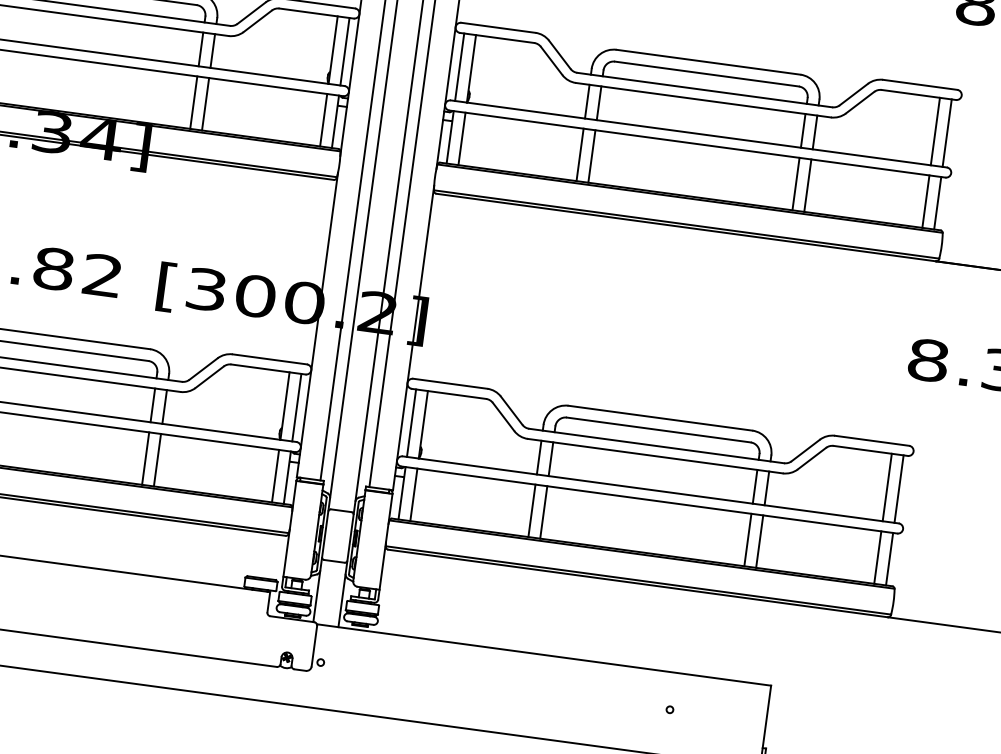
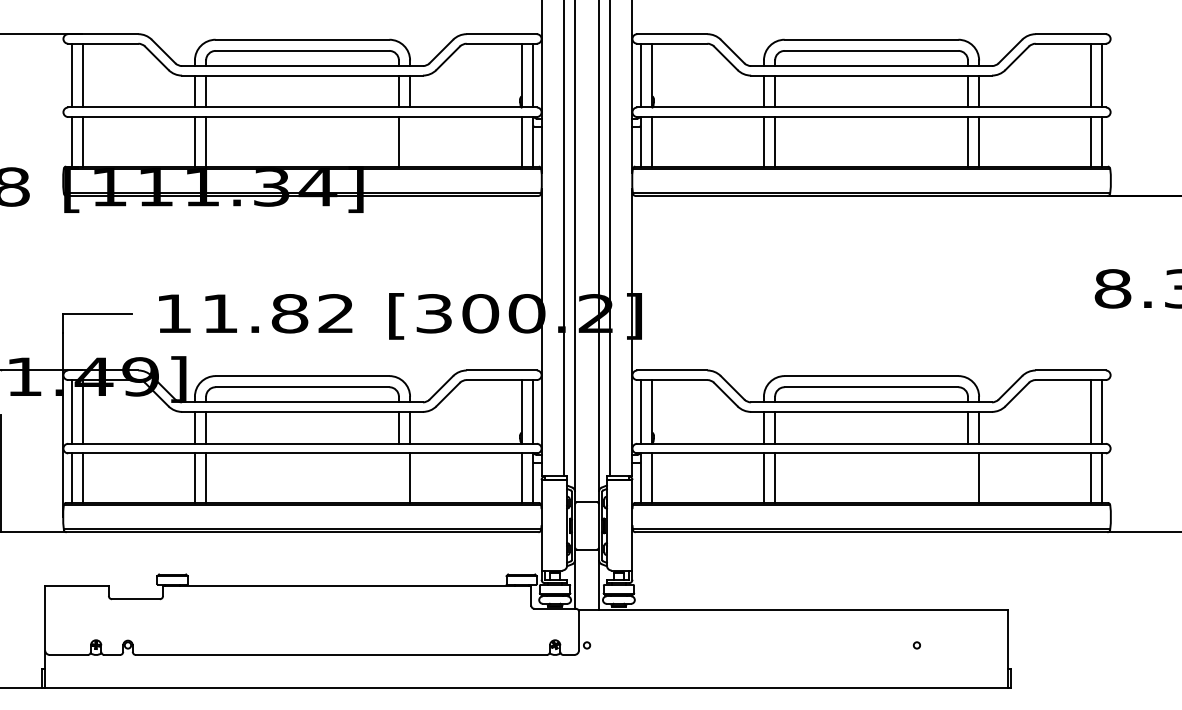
line: (206, 103) -> (410, 141), removed
line: (145, 457) -> (398, 477), removed
line: (747, 539) -> (967, 477), removed

